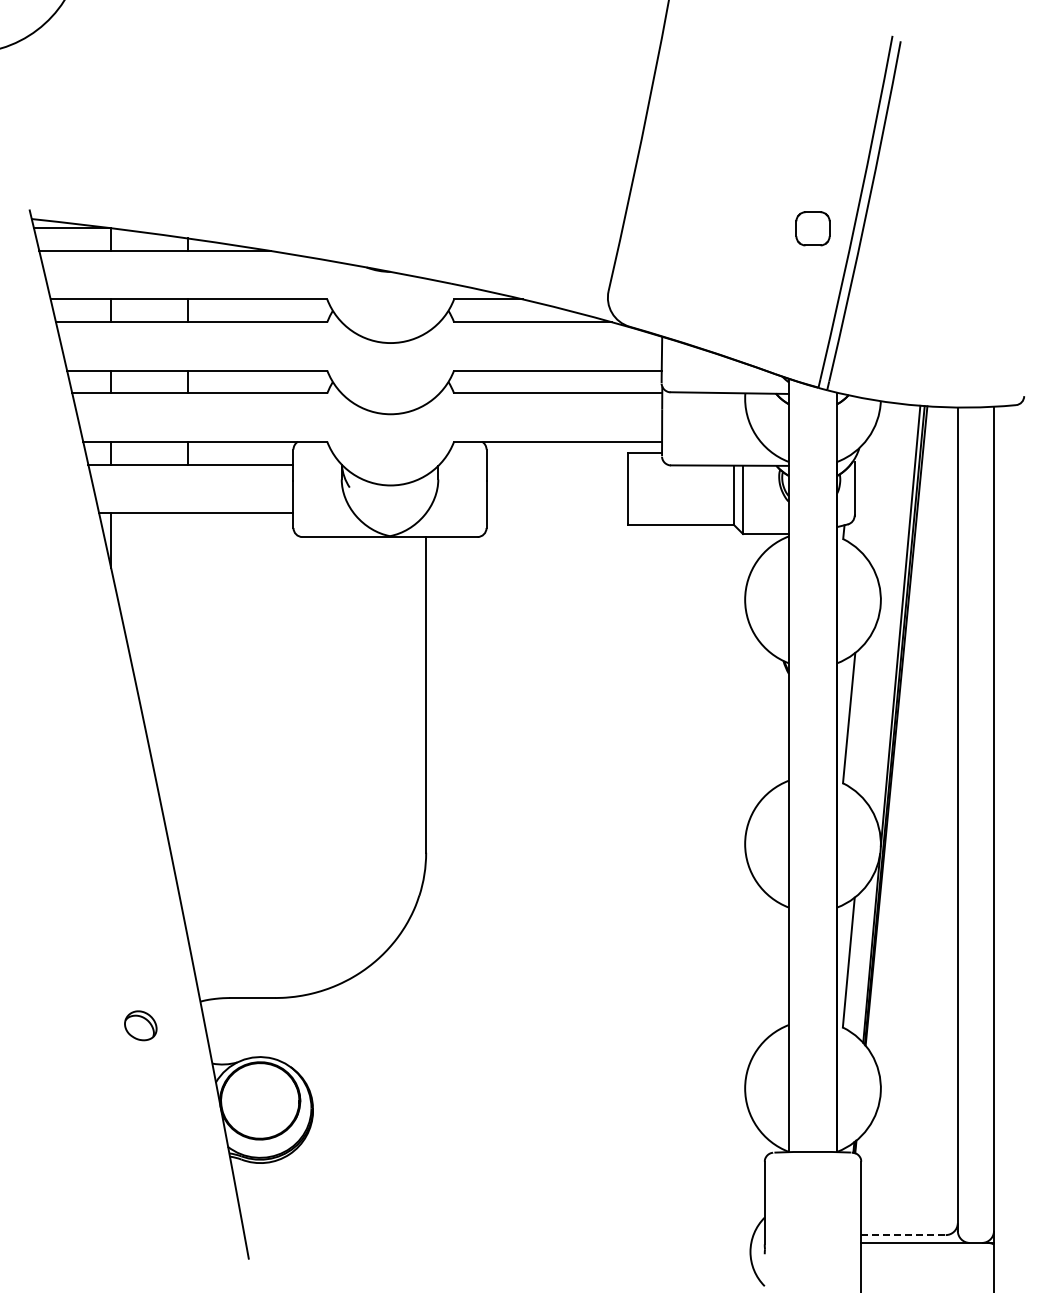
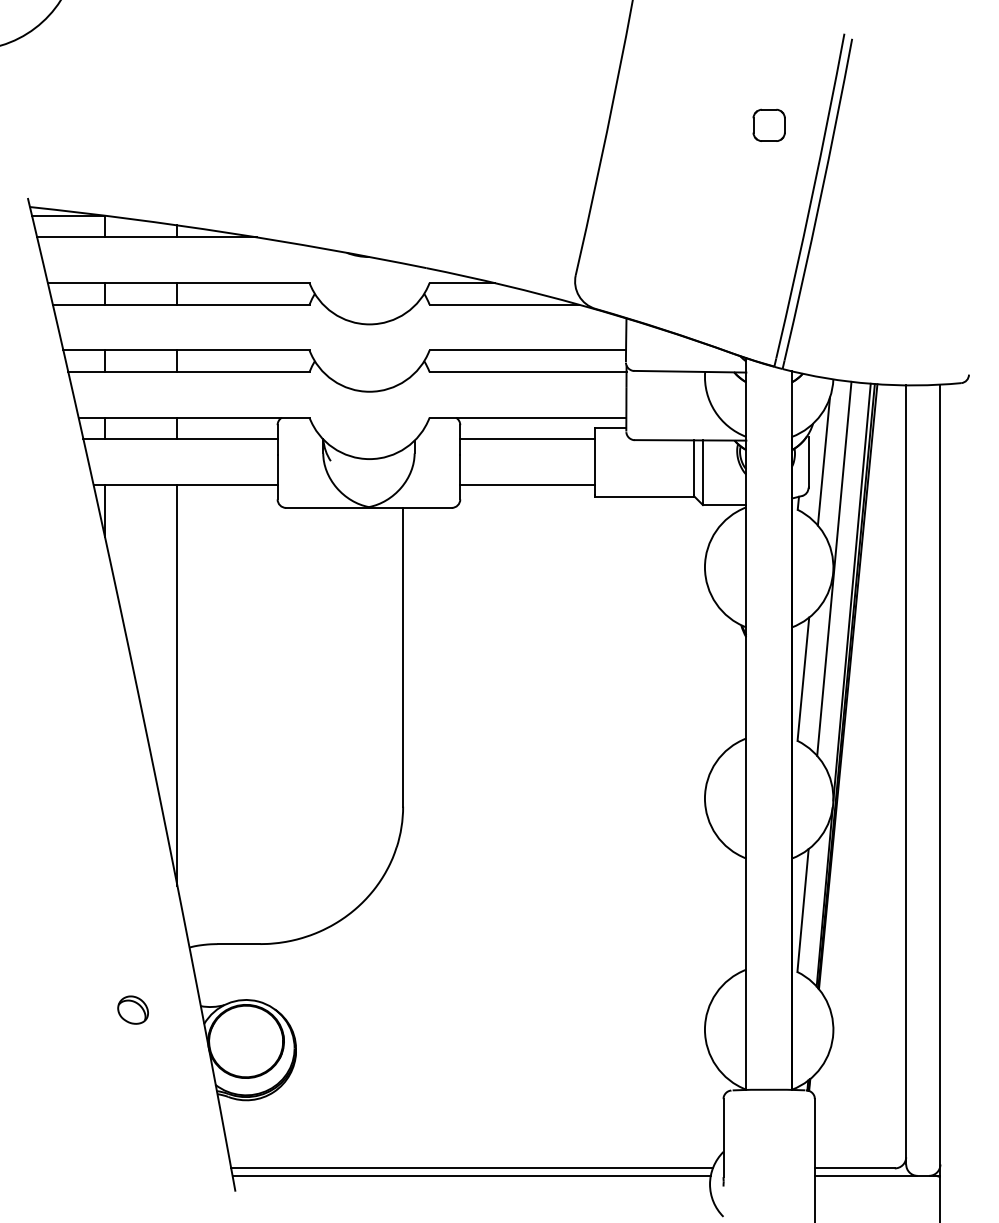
part: (812, 228) -> (768, 125), moved
line: (557, 464) -> (527, 439), added
line: (870, 487) -> (823, 461), added
line: (557, 512) -> (527, 484), added
line: (881, 601) -> (833, 568), added
line: (187, 724) -> (177, 685), added
part: (140, 1025) -> (132, 1009), moved
line: (498, 1235) -> (471, 1168), added
line: (904, 1235) -> (855, 1168), dashed -> solid
line: (498, 1242) -> (471, 1175), added

